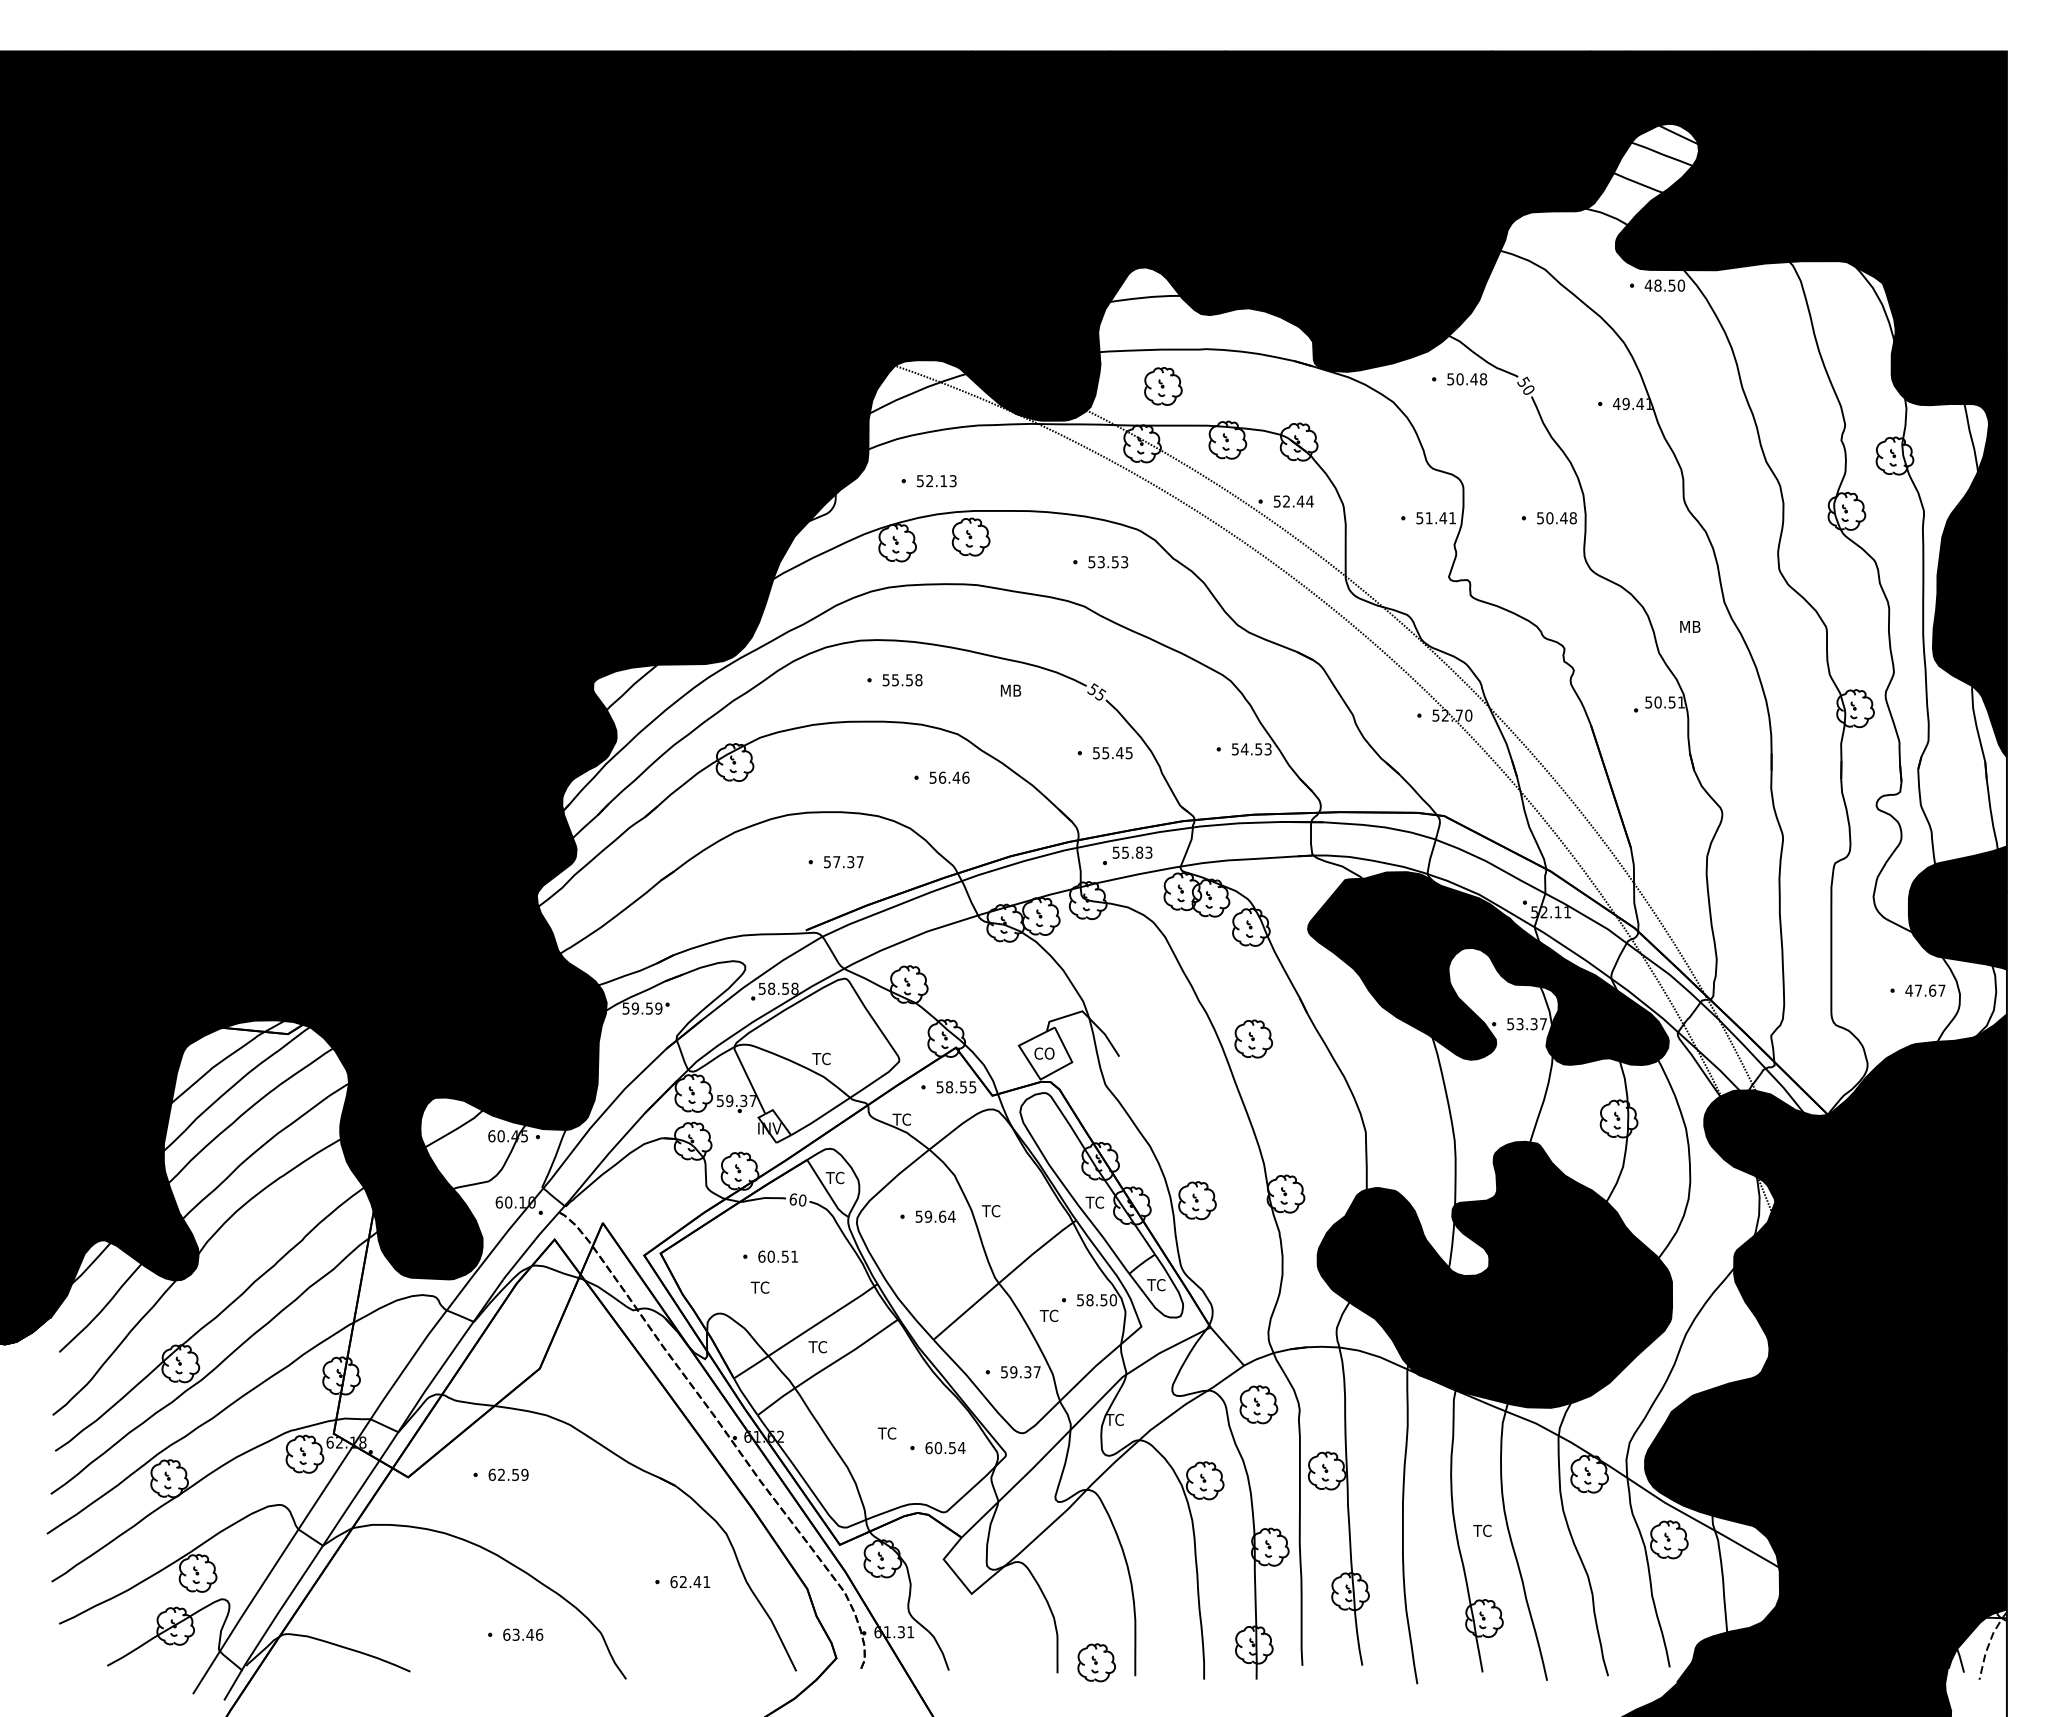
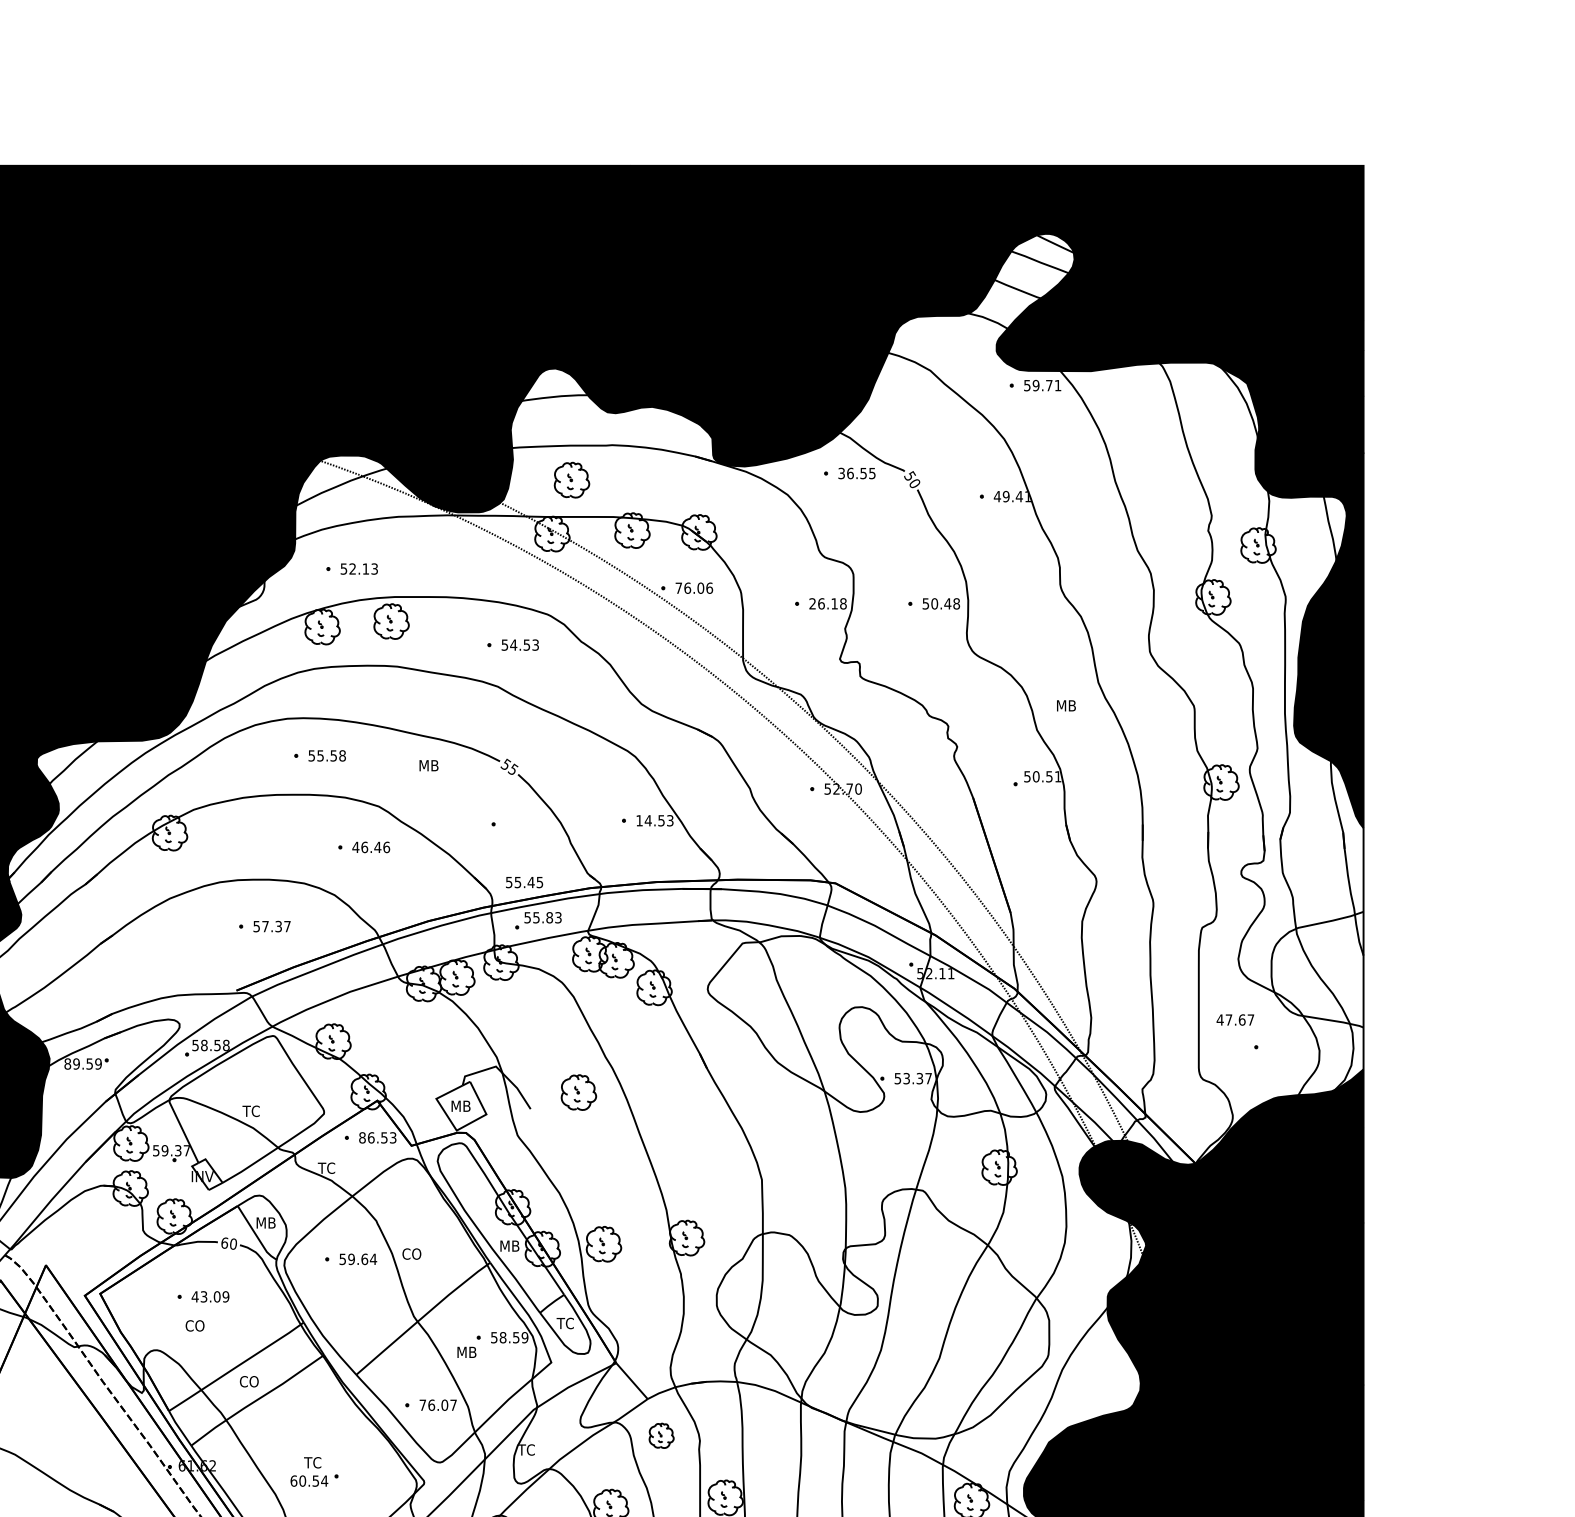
text: (1664, 285) -> (1042, 385), 48.50 -> 59.71
text: (1467, 379) -> (857, 473), 50.48 -> 36.55
text: (1293, 501) -> (694, 588), 52.44 -> 76.06
text: (1436, 518) -> (828, 604), 51.41 -> 26.18
text: (1101, 562) -> (513, 645), 53.53 -> 54.53
text: (1234, 749) -> (638, 820), 54.53 -> 14.53
text: (1112, 753) -> (524, 882), moved
text: (932, 777) -> (355, 847), 56.46 -> 46.46
fill: (1957, 907) -> (1317, 969), removed
fill: (1488, 968) -> (877, 1026), removed
text: (1925, 990) -> (1235, 1019), moved
text: (625, 1008) -> (67, 1063), 59.59 -> 89.59
part: (1253, 1038) -> (578, 1092), moved
text: (1044, 1053) -> (460, 1106), CO -> MB
text: (956, 1087) -> (377, 1138), 58.55 -> 86.53
text: (836, 1177) -> (265, 1222), TC -> MB
text: (1096, 1202) -> (509, 1245), TC -> MB
text: (991, 1211) -> (410, 1254), TC -> CO
text: (778, 1256) -> (210, 1296), 60.51 -> 43.09
fill: (1494, 1274) -> (882, 1313), removed
text: (760, 1287) -> (193, 1325), TC -> CO
text: (1112, 1300) -> (524, 1337), 58.50 -> 58.59
text: (1050, 1315) -> (466, 1352), TC -> MB
text: (818, 1347) -> (248, 1382), TC -> CO
text: (1016, 1372) -> (434, 1405), 59.37 -> 76.07
part: (1258, 1404) -> (661, 1435), size x0.7
text: (945, 1448) -> (309, 1481), moved

